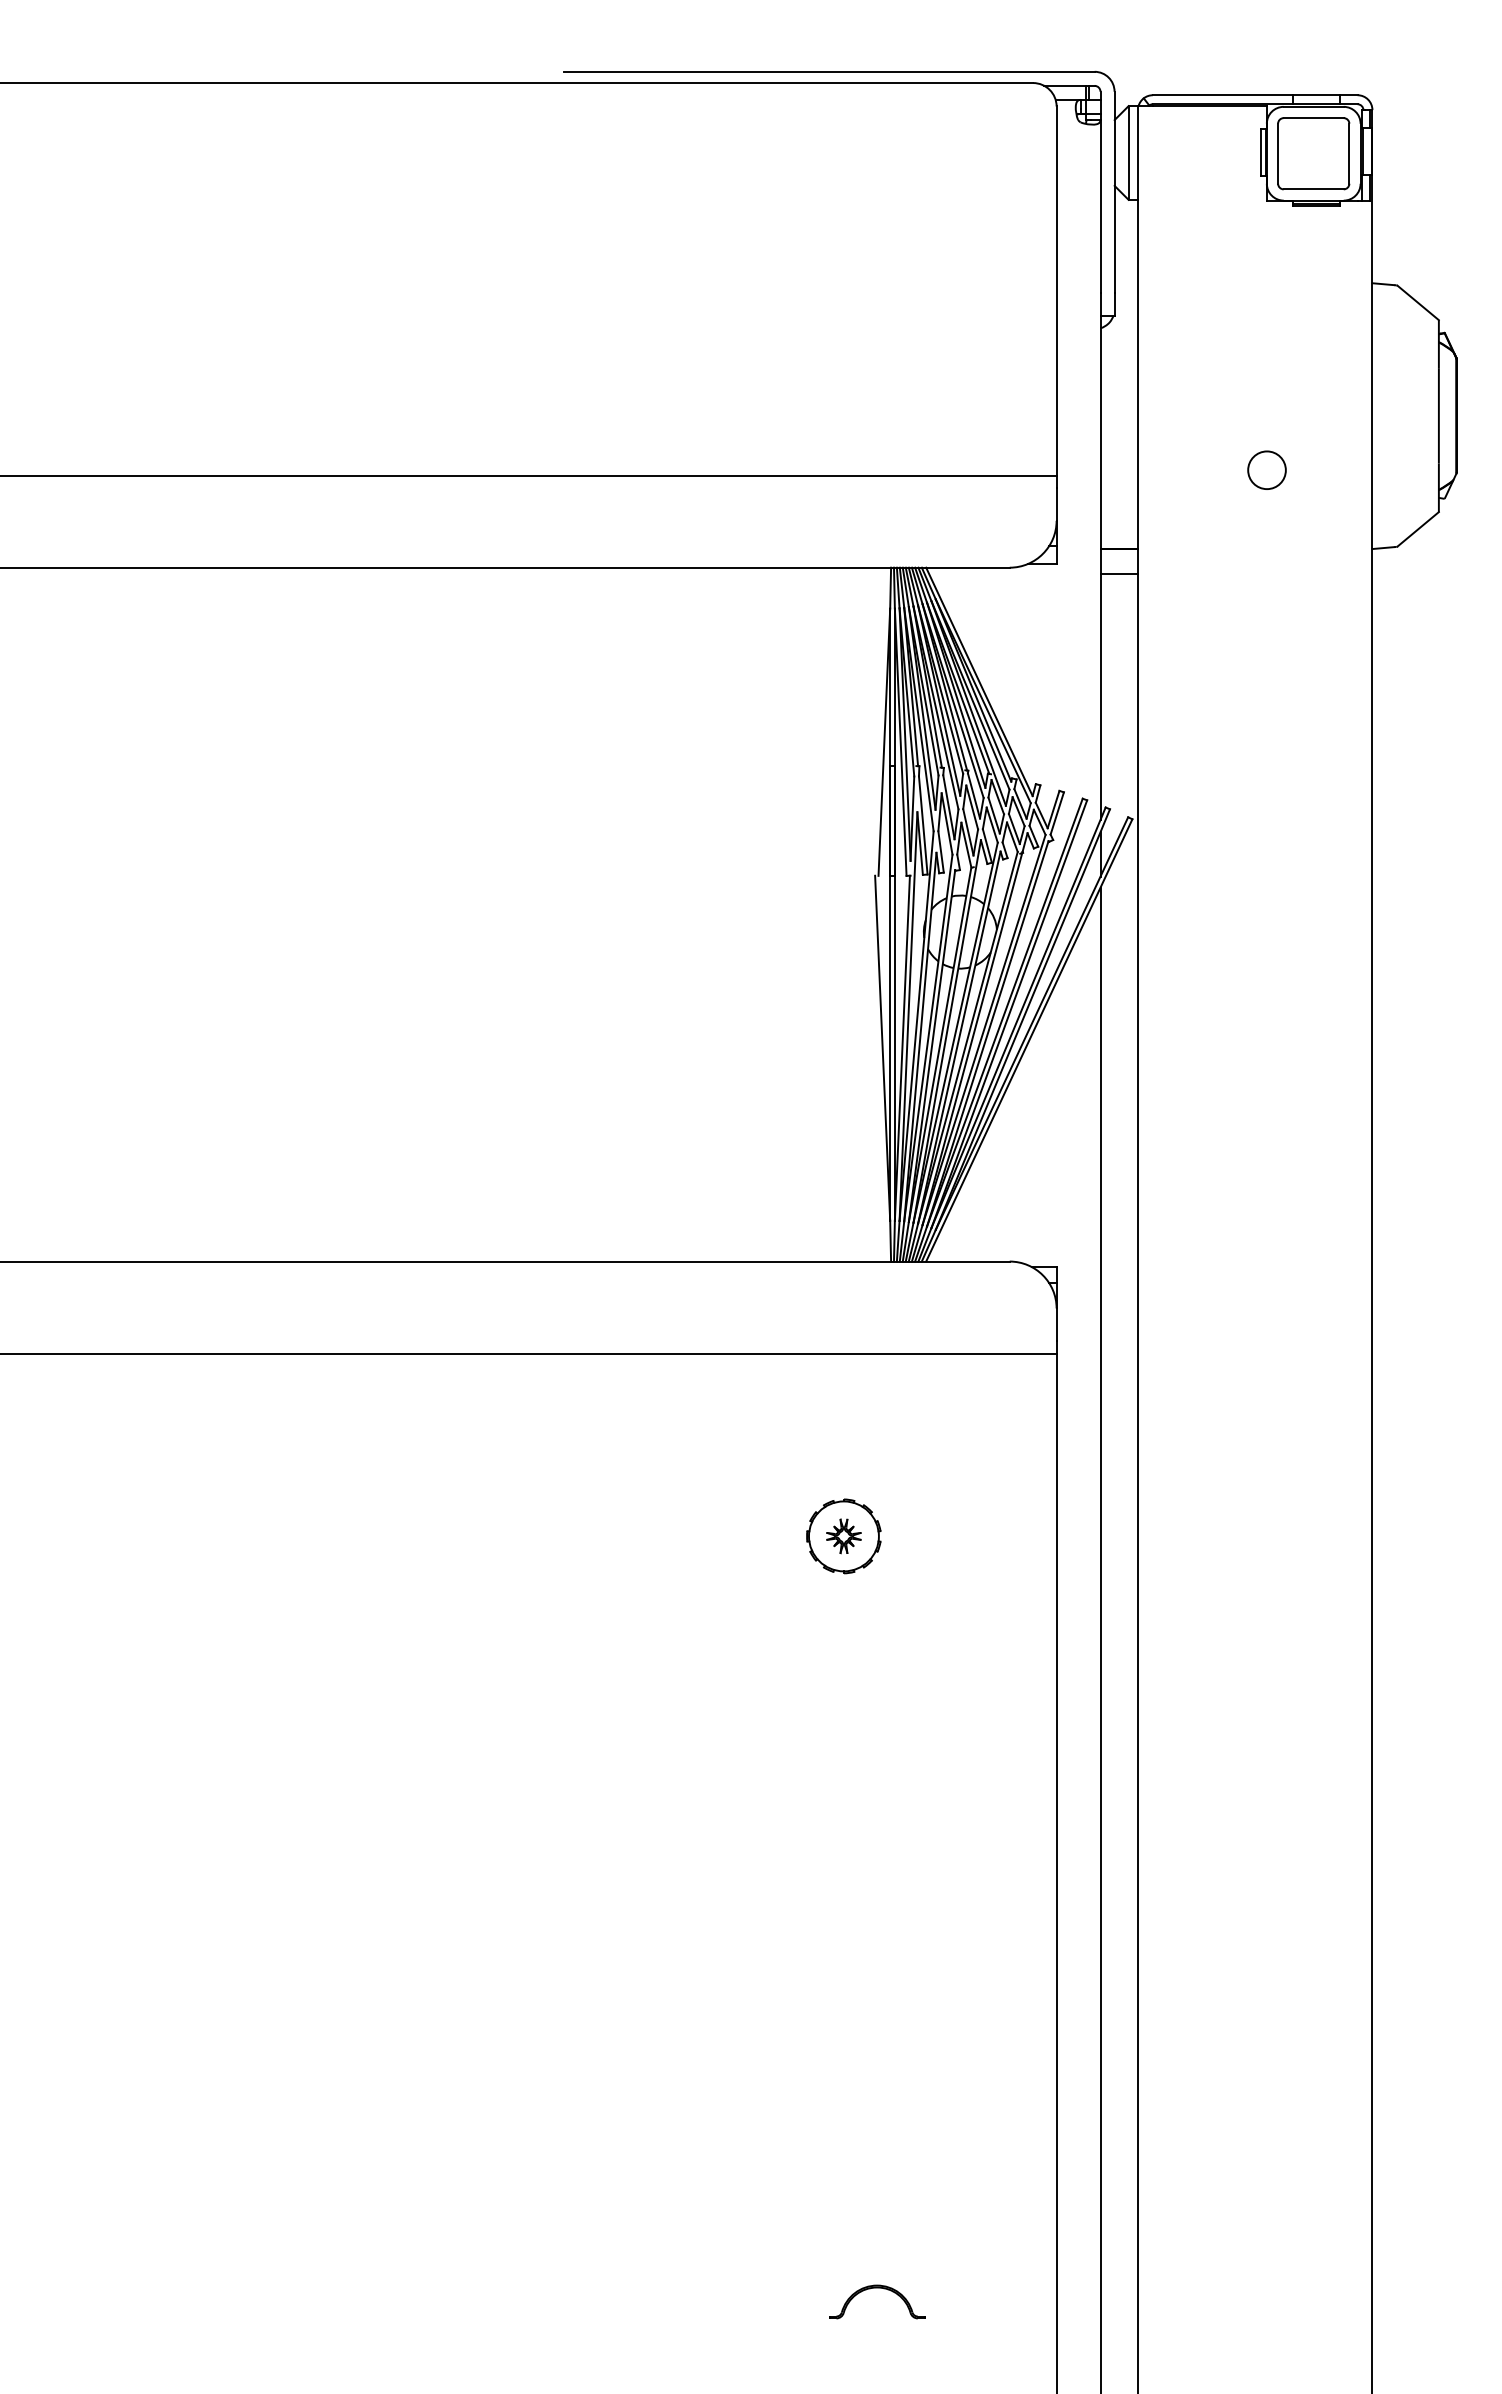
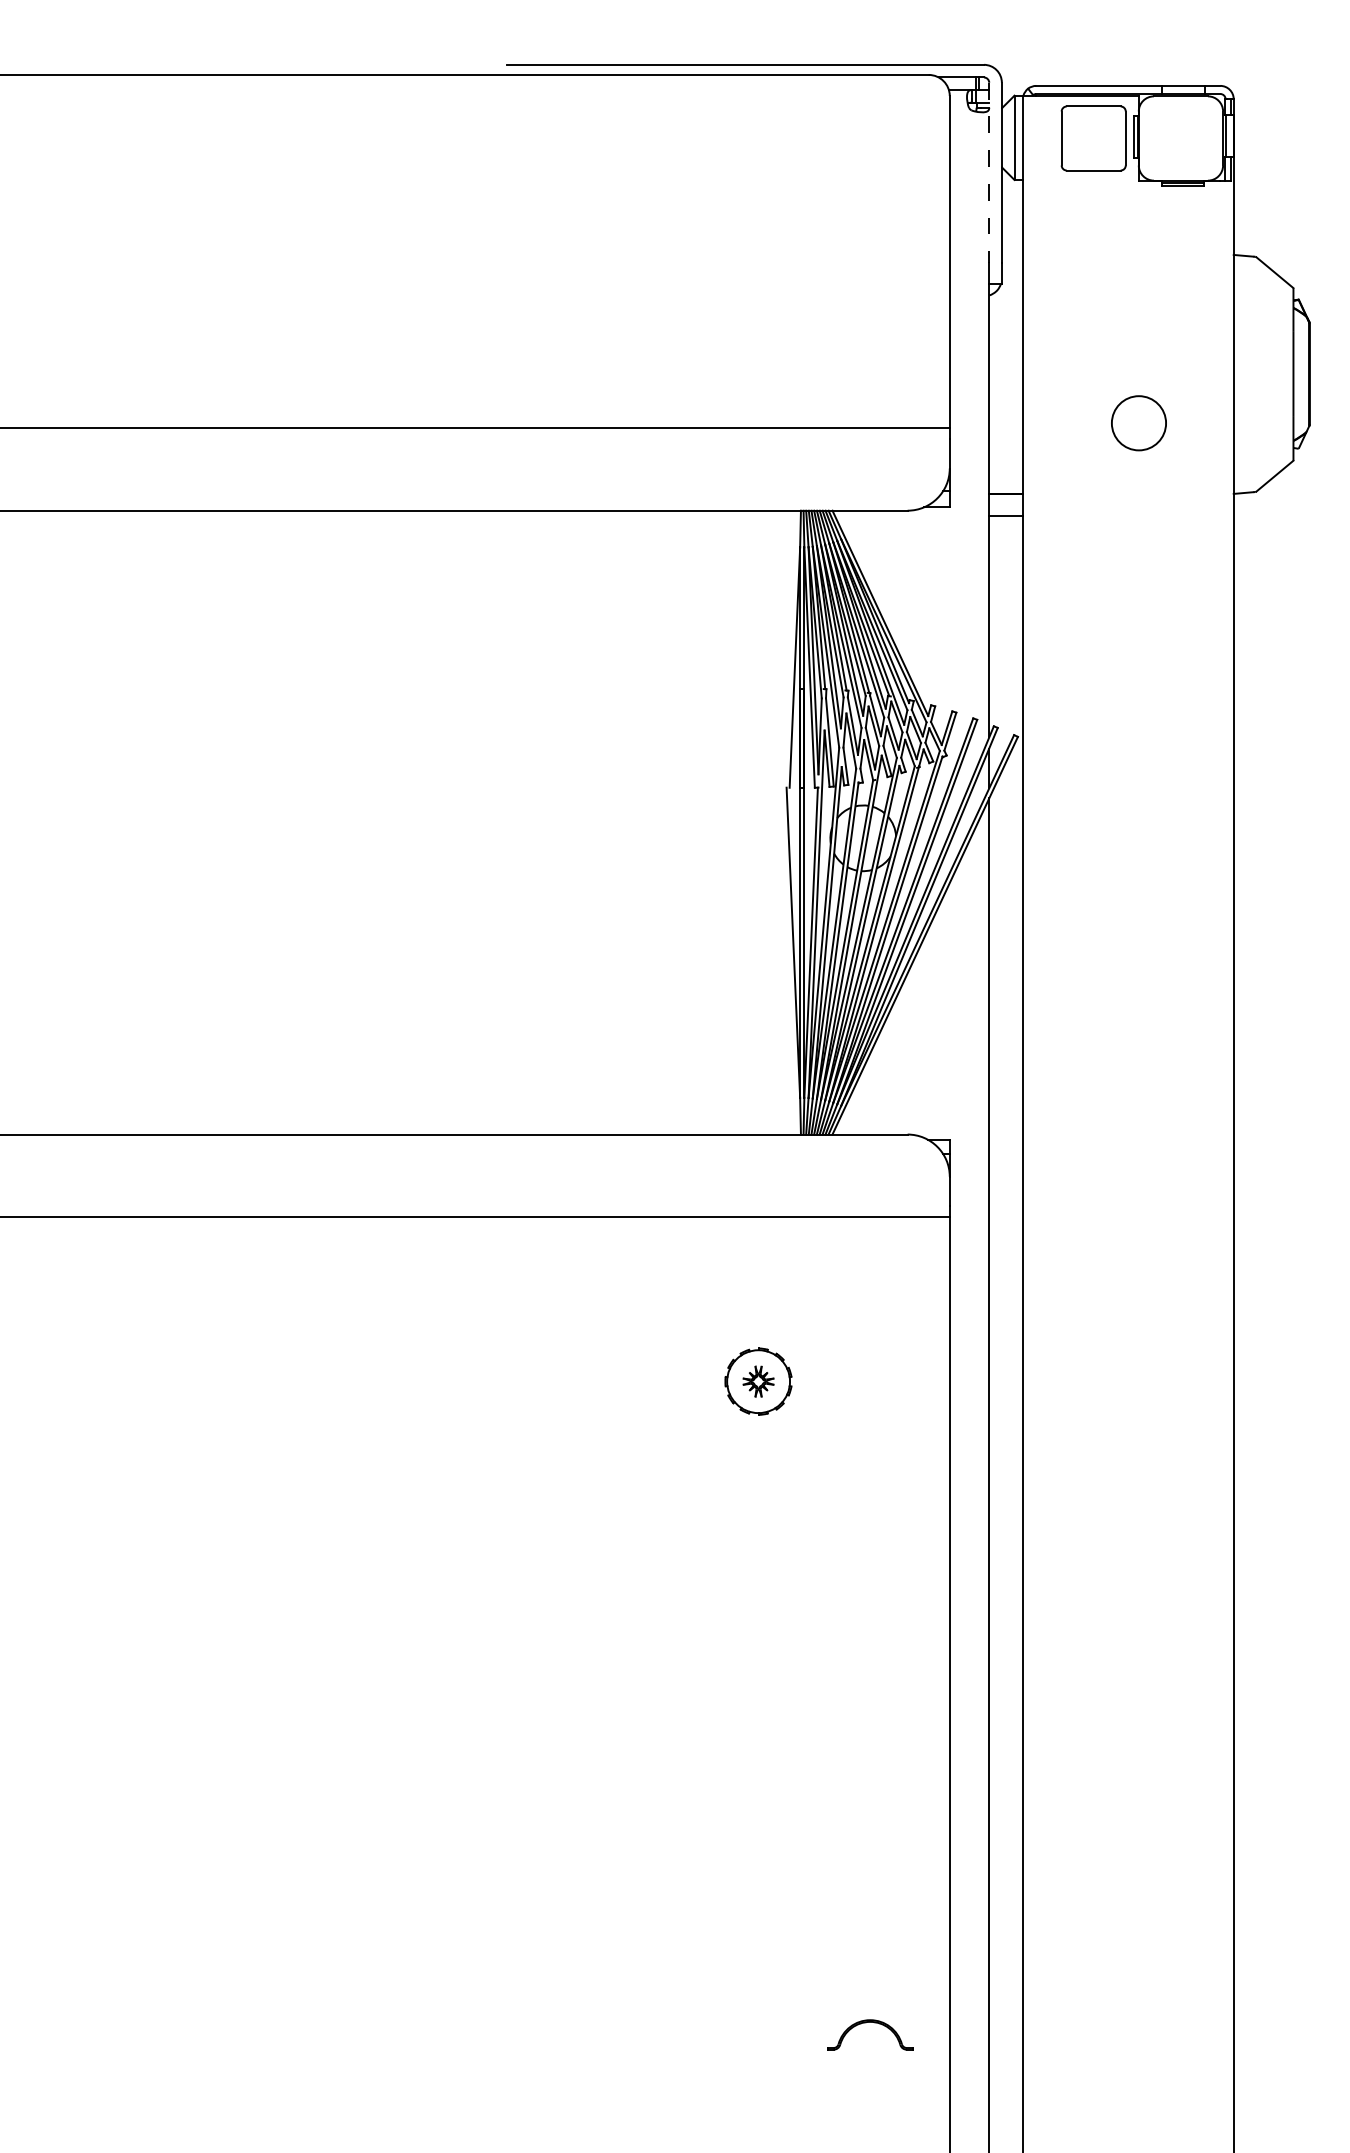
part: (1313, 153) -> (1093, 138), moved
line: (1100, 192) -> (989, 173), solid -> dashed
circle: (1266, 469) -> (1138, 422), size x1.6
part: (877, 2288) -> (870, 2022), moved

